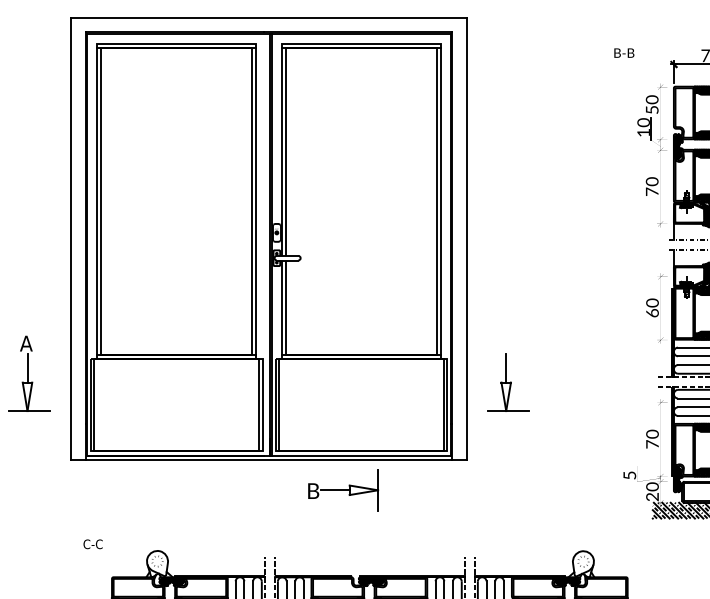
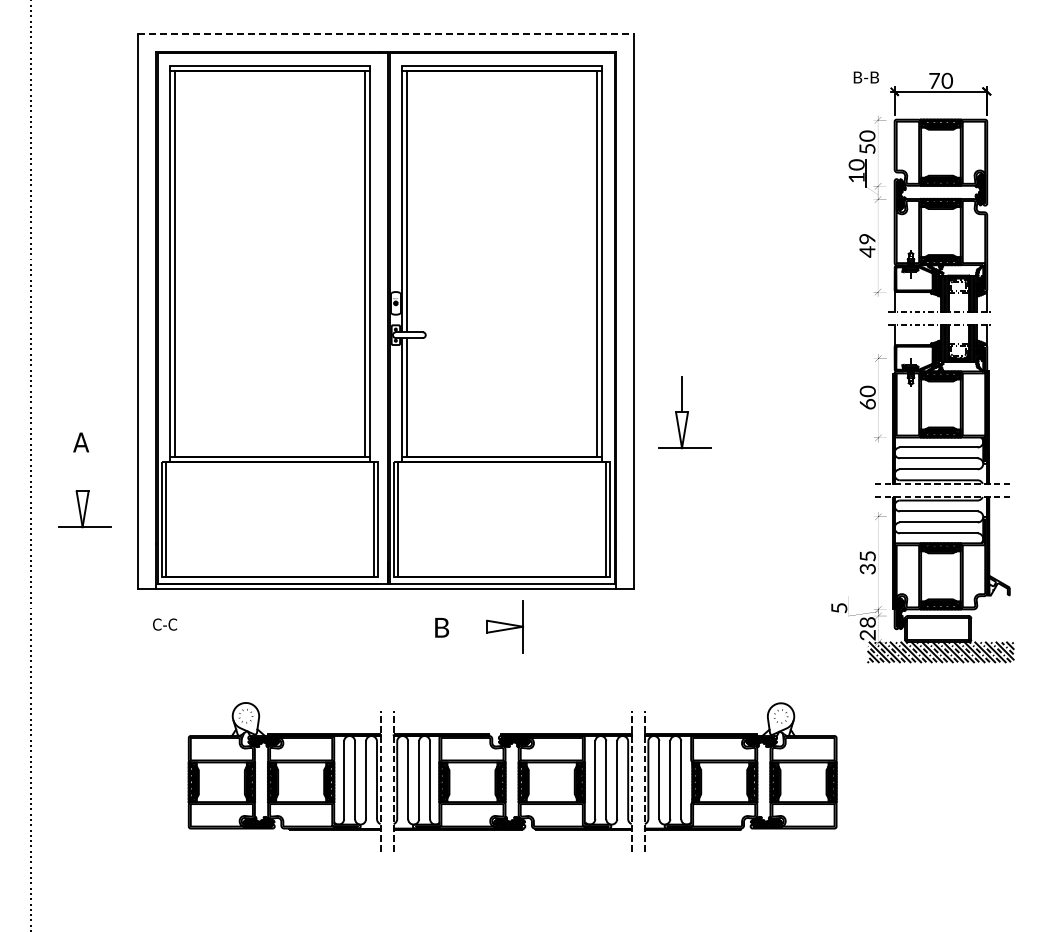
line: (269, 18) -> (386, 33), solid -> dashed
text: (623, 53) -> (865, 77), moved
text: (652, 186) -> (867, 245), 70 -> 49
line: (27, 368) -> (82, 473), removed
part: (508, 382) -> (684, 412), moved
text: (652, 439) -> (867, 562), 70 -> 35
text: (653, 486) -> (868, 622), 20 -> 28
line: (335, 490) -> (469, 626), removed
text: (93, 544) -> (165, 624), moved

